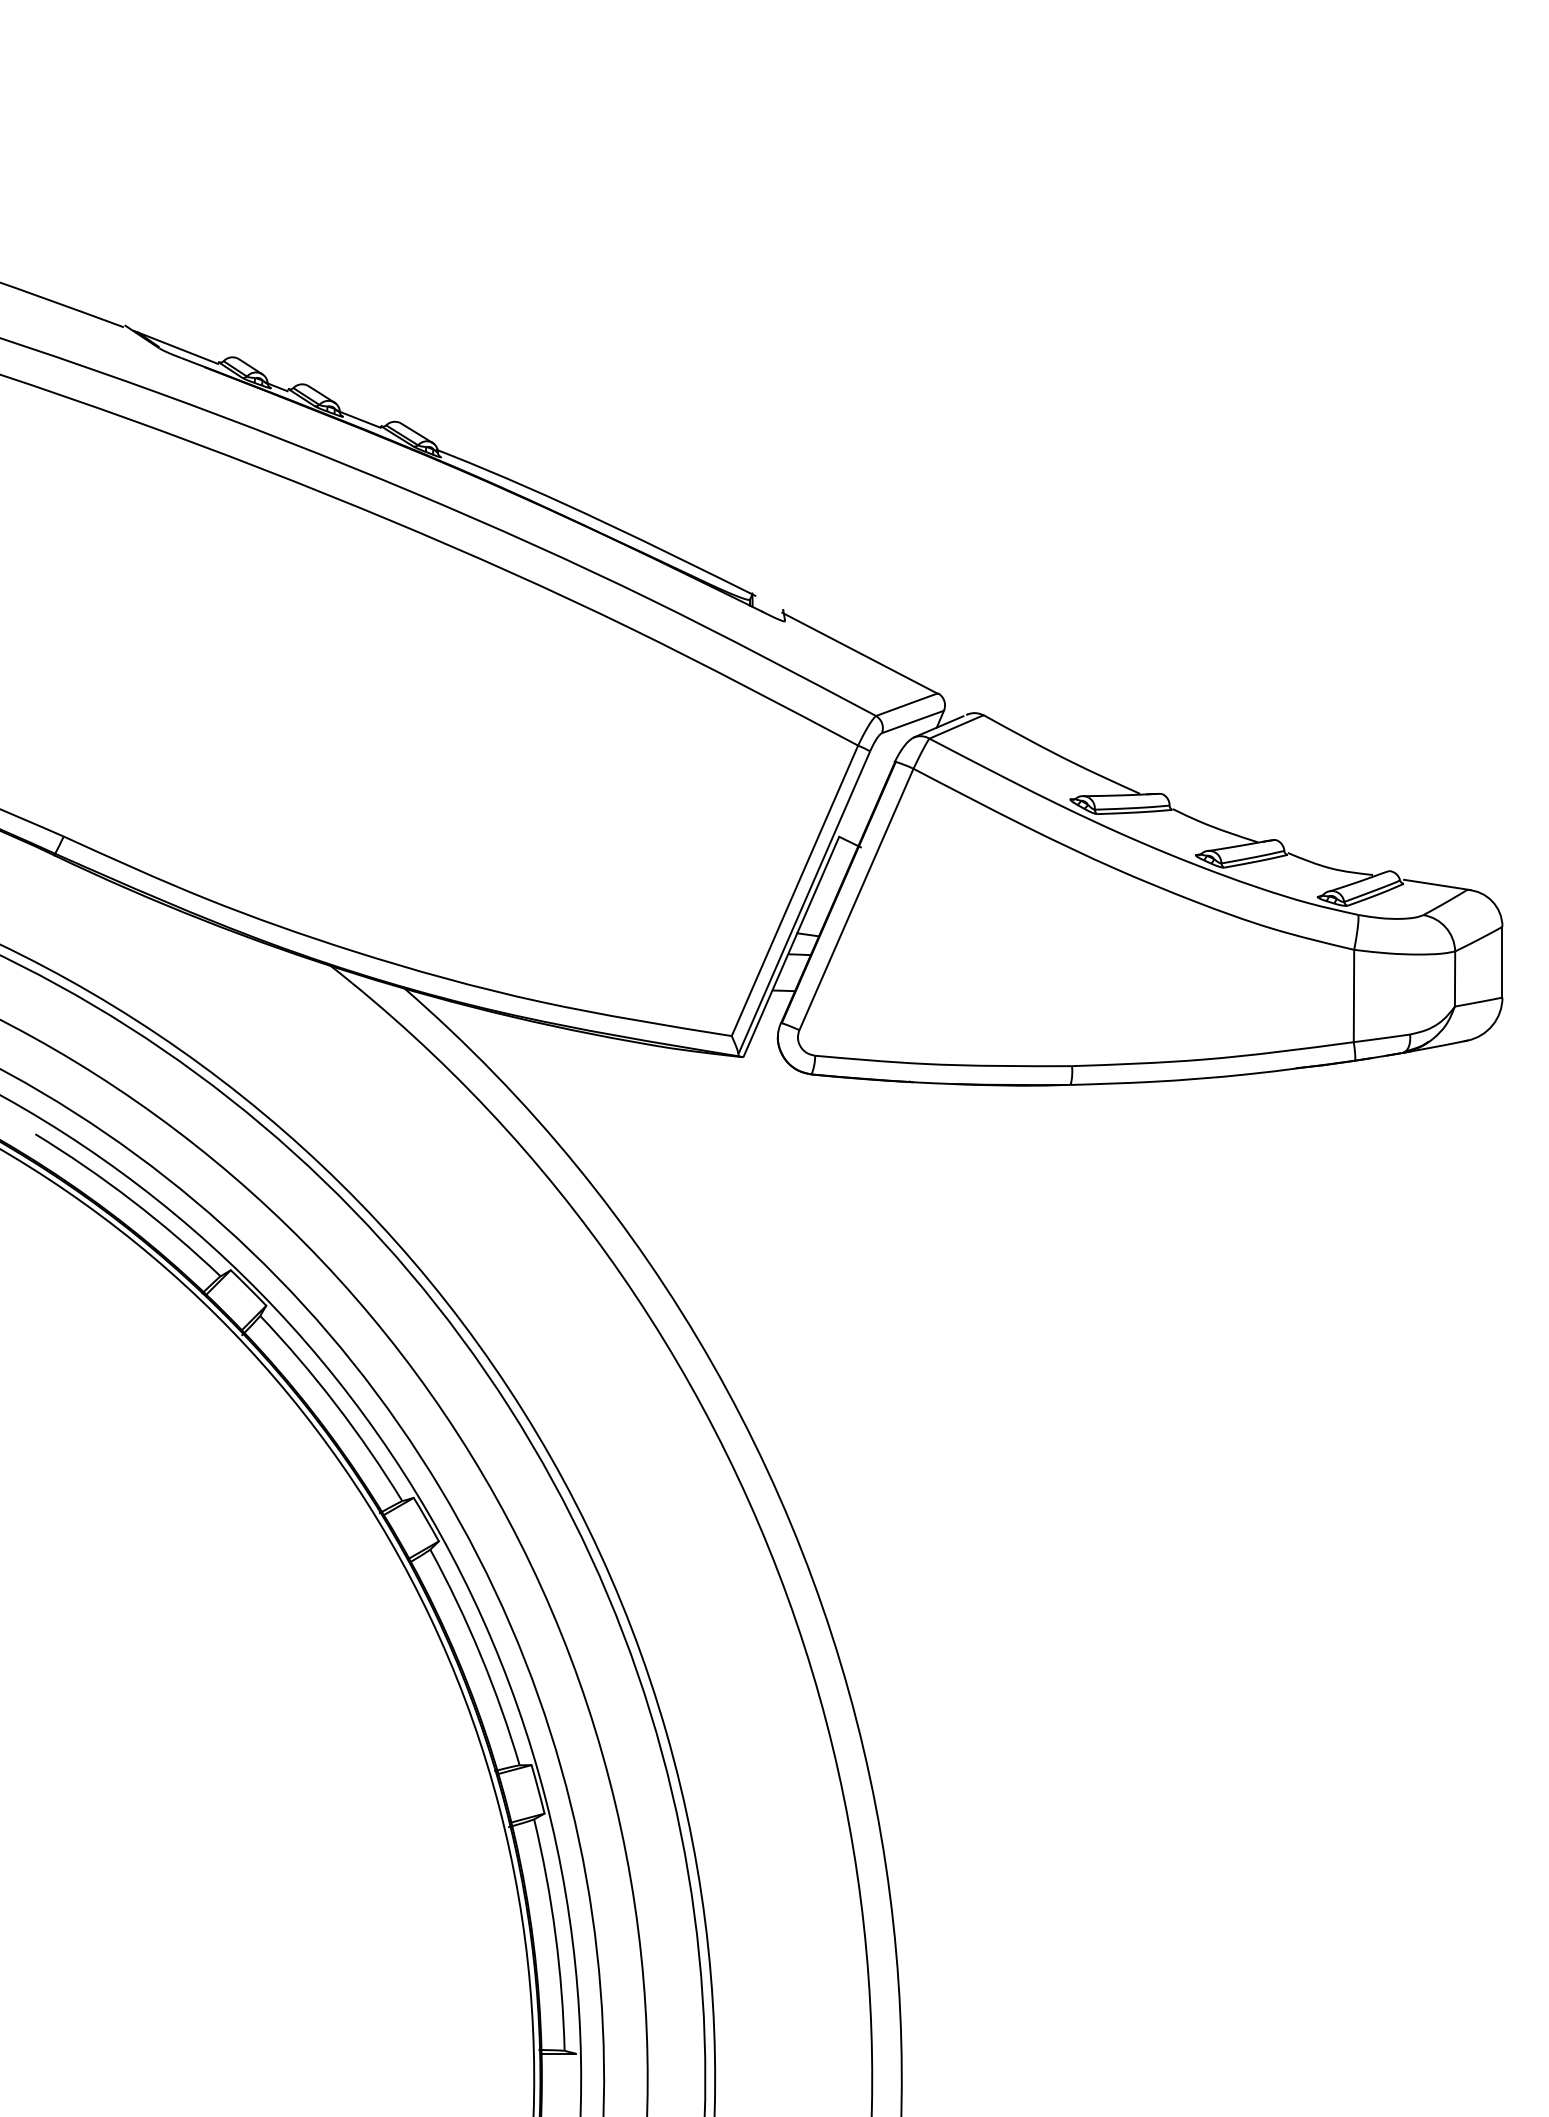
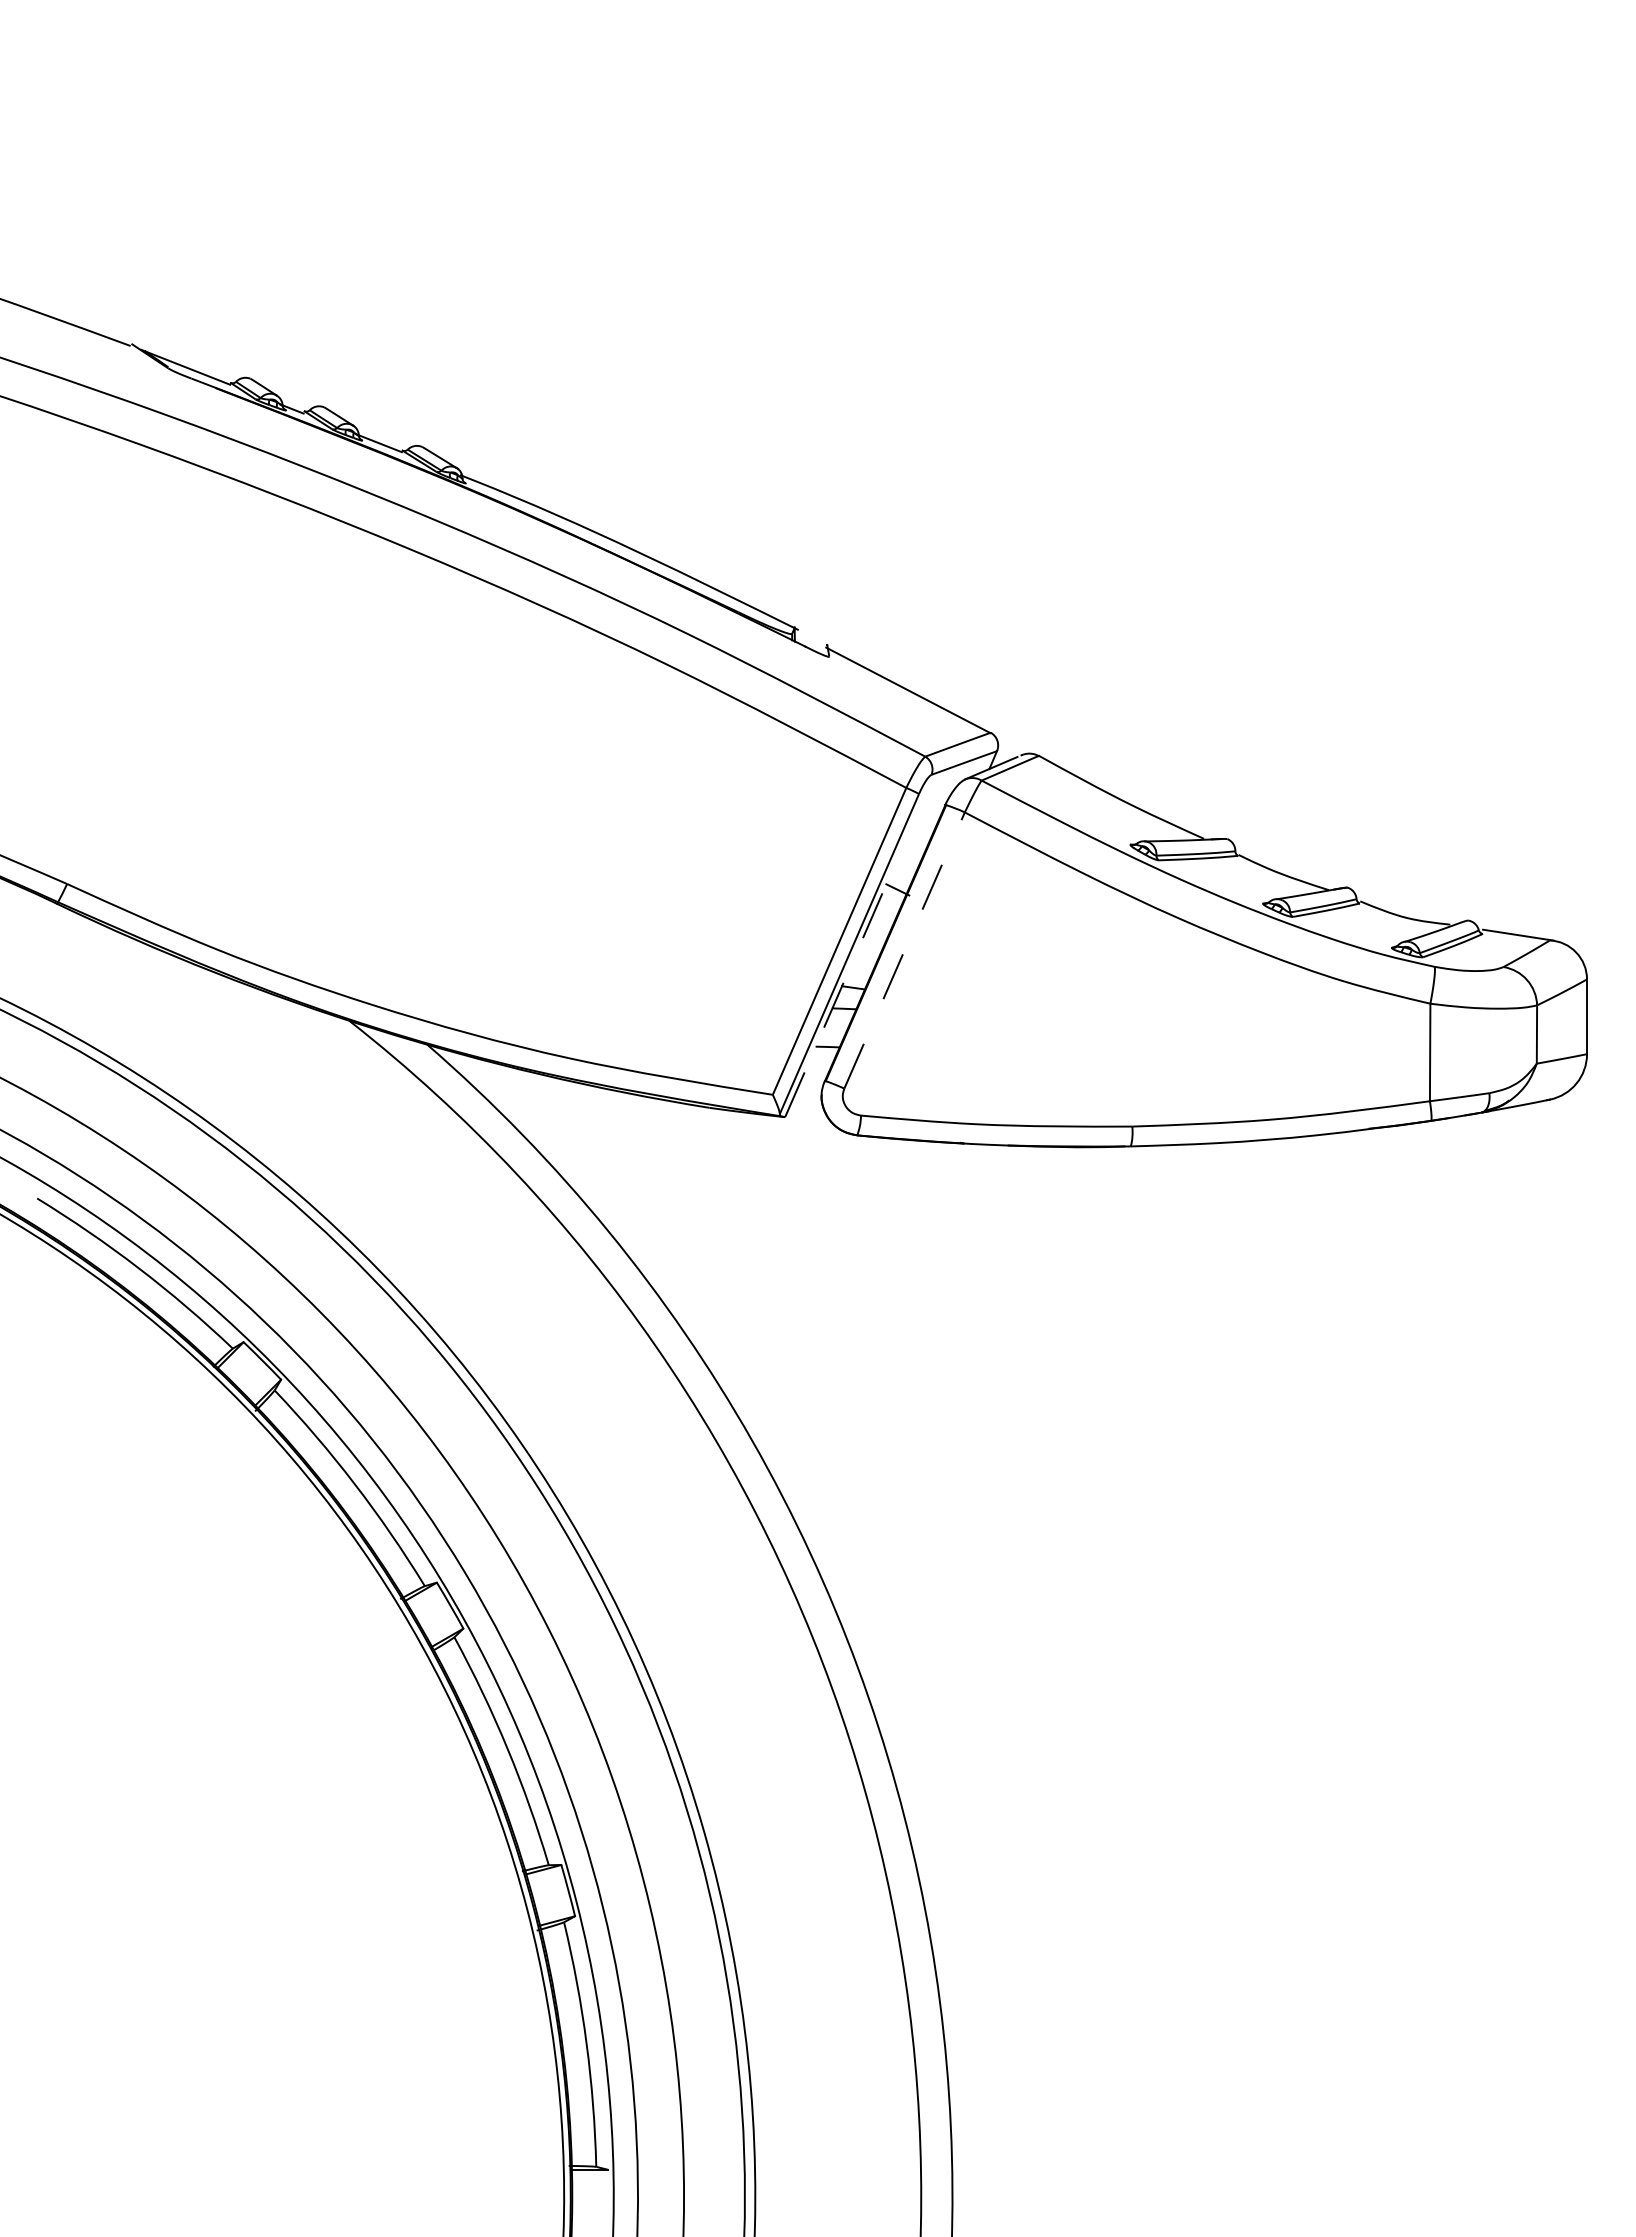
line: (857, 898) -> (905, 949), solid -> dashed
line: (791, 946) -> (835, 1000), solid -> dashed

